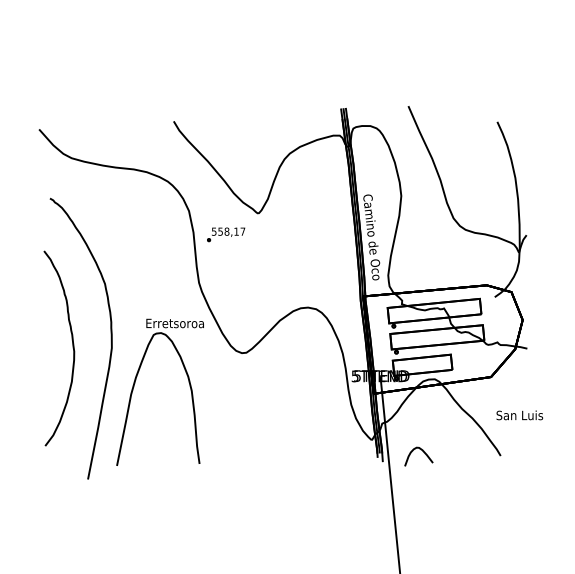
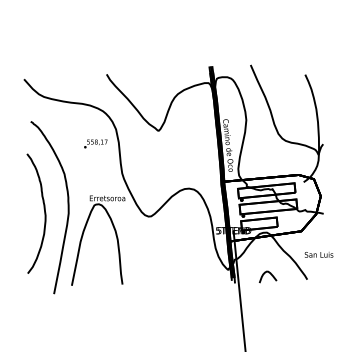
text: (225, 234) -> (95, 143), moved
curve: (414, 450) -> (265, 273), moved

